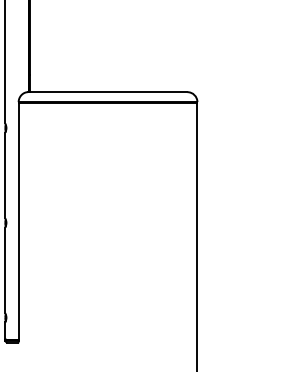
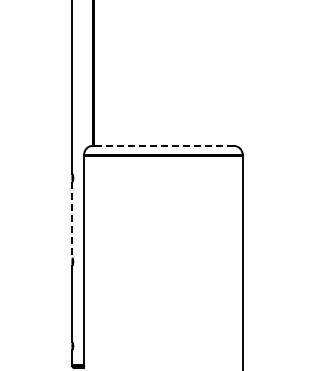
line: (108, 91) -> (163, 145), solid -> dashed
line: (5, 175) -> (72, 219), solid -> dashed

